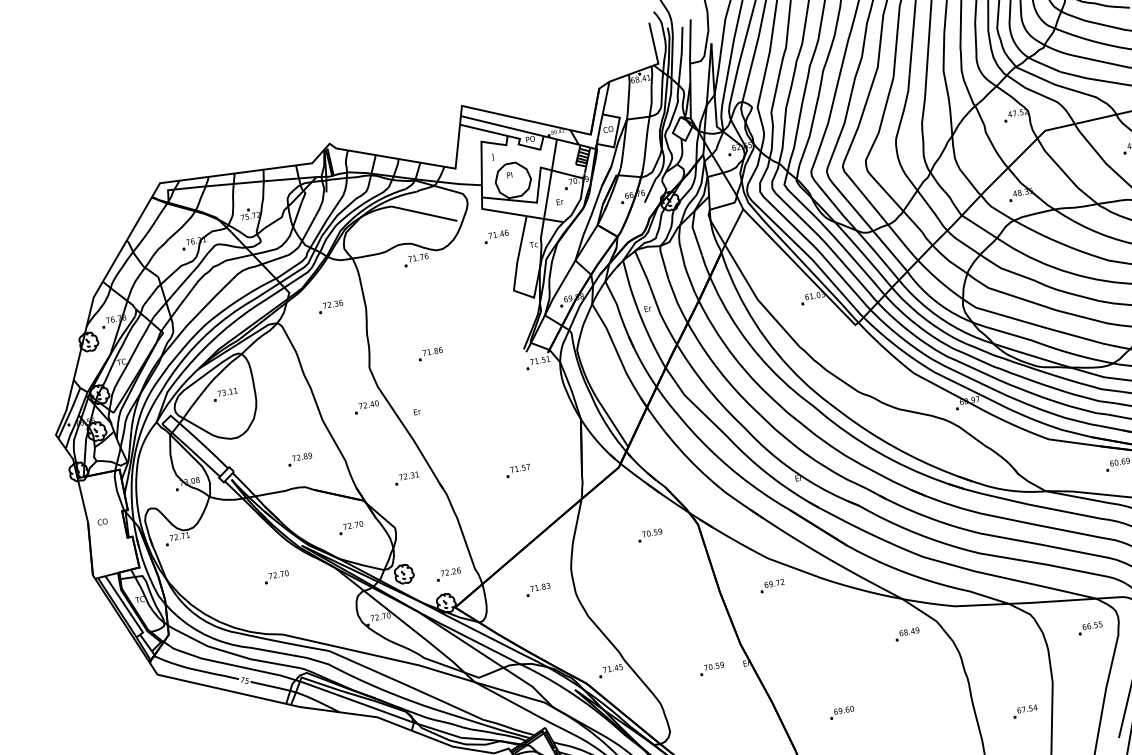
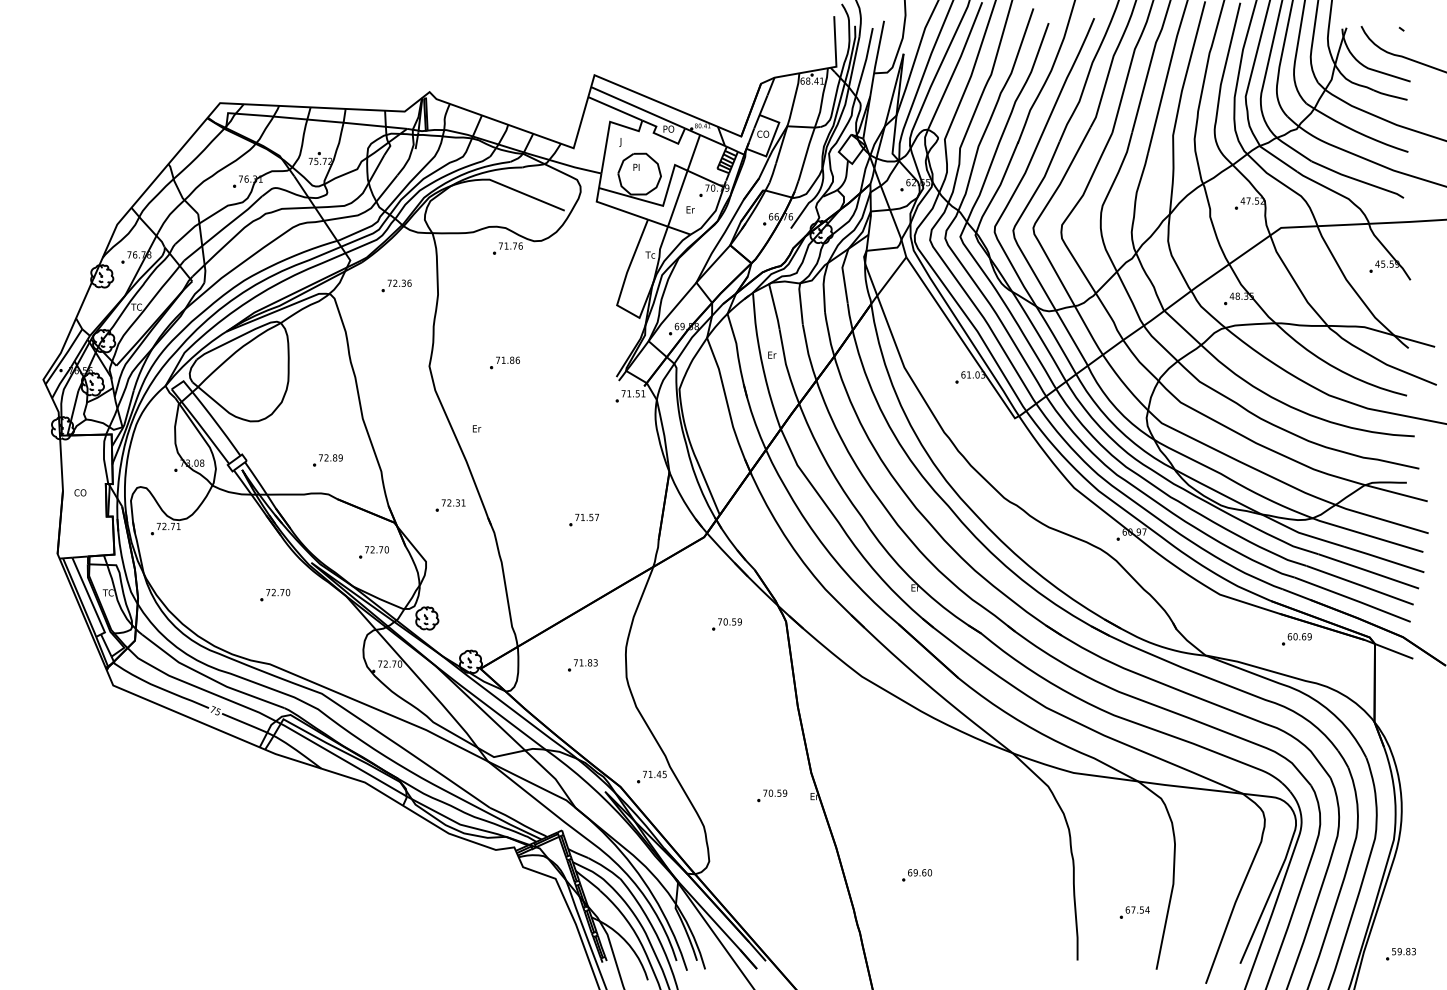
part: (496, 236) -> (607, 237), removed
part: (225, 394) -> (252, 367), removed
part: (366, 407) -> (417, 412), removed
part: (448, 574) -> (479, 628), removed
part: (771, 586) -> (860, 710), removed
part: (1090, 628) -> (1229, 827), removed
part: (907, 634) -> (1011, 796), removed

